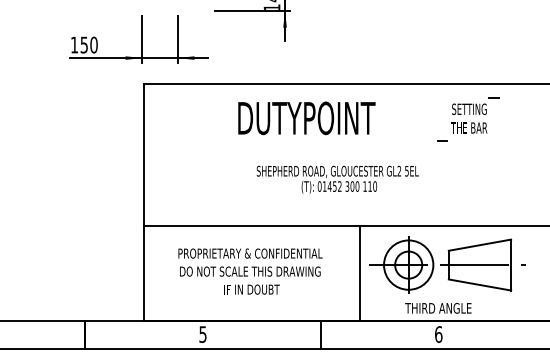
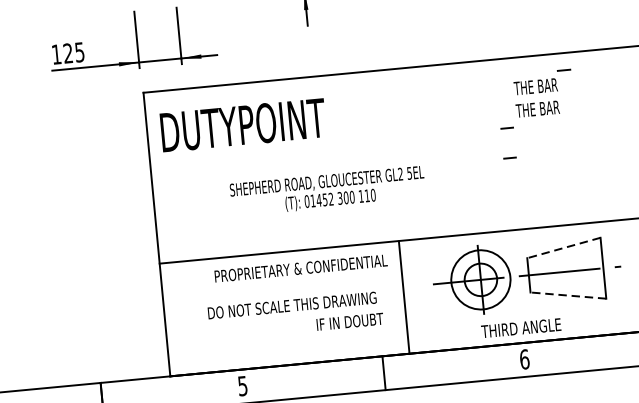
text: (88, 44) -> (73, 52), 150 -> 125
text: (469, 109) -> (536, 86), SETTING -> THE BAR
text: (306, 118) -> (242, 125), moved
line: (442, 165) -> (510, 156), added
text: (337, 179) -> (327, 191), moved
line: (479, 245) -> (563, 248), solid -> dashed
text: (250, 253) -> (301, 268), moved
line: (359, 273) -> (403, 297), moved
line: (479, 285) -> (567, 296), solid -> dashed
text: (251, 289) -> (349, 321), moved

